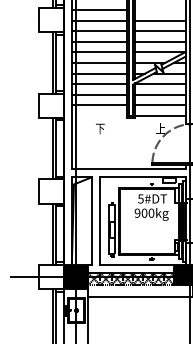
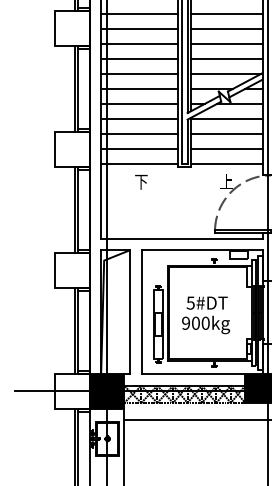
line: (160, 9) -> (226, 13), added
line: (98, 115) -> (139, 163), added
text: (152, 207) -> (206, 315), moved

